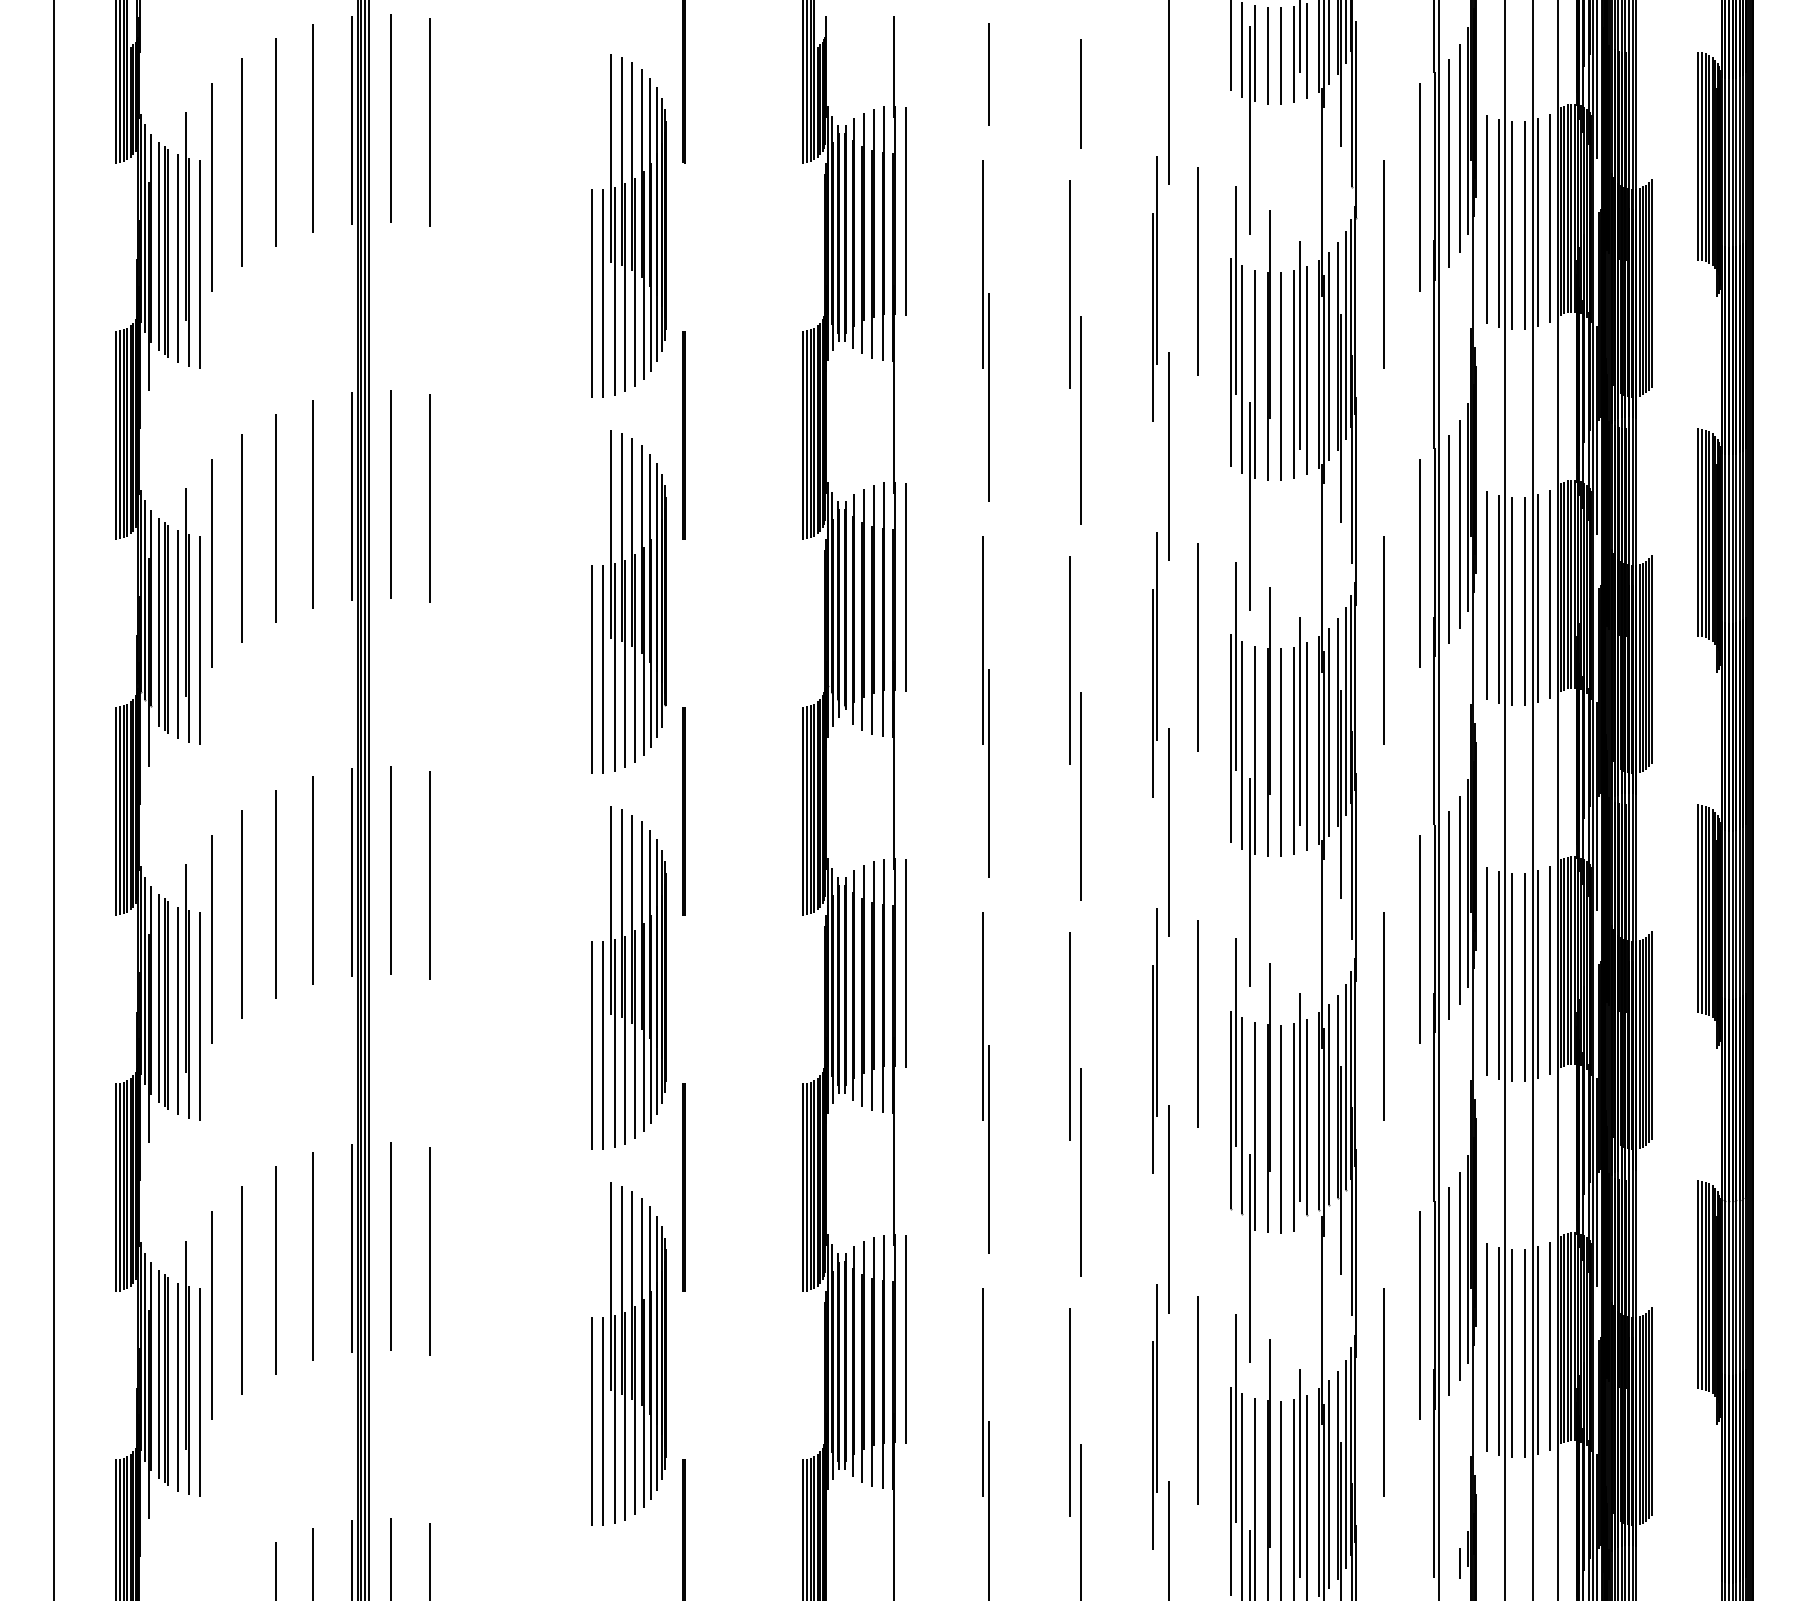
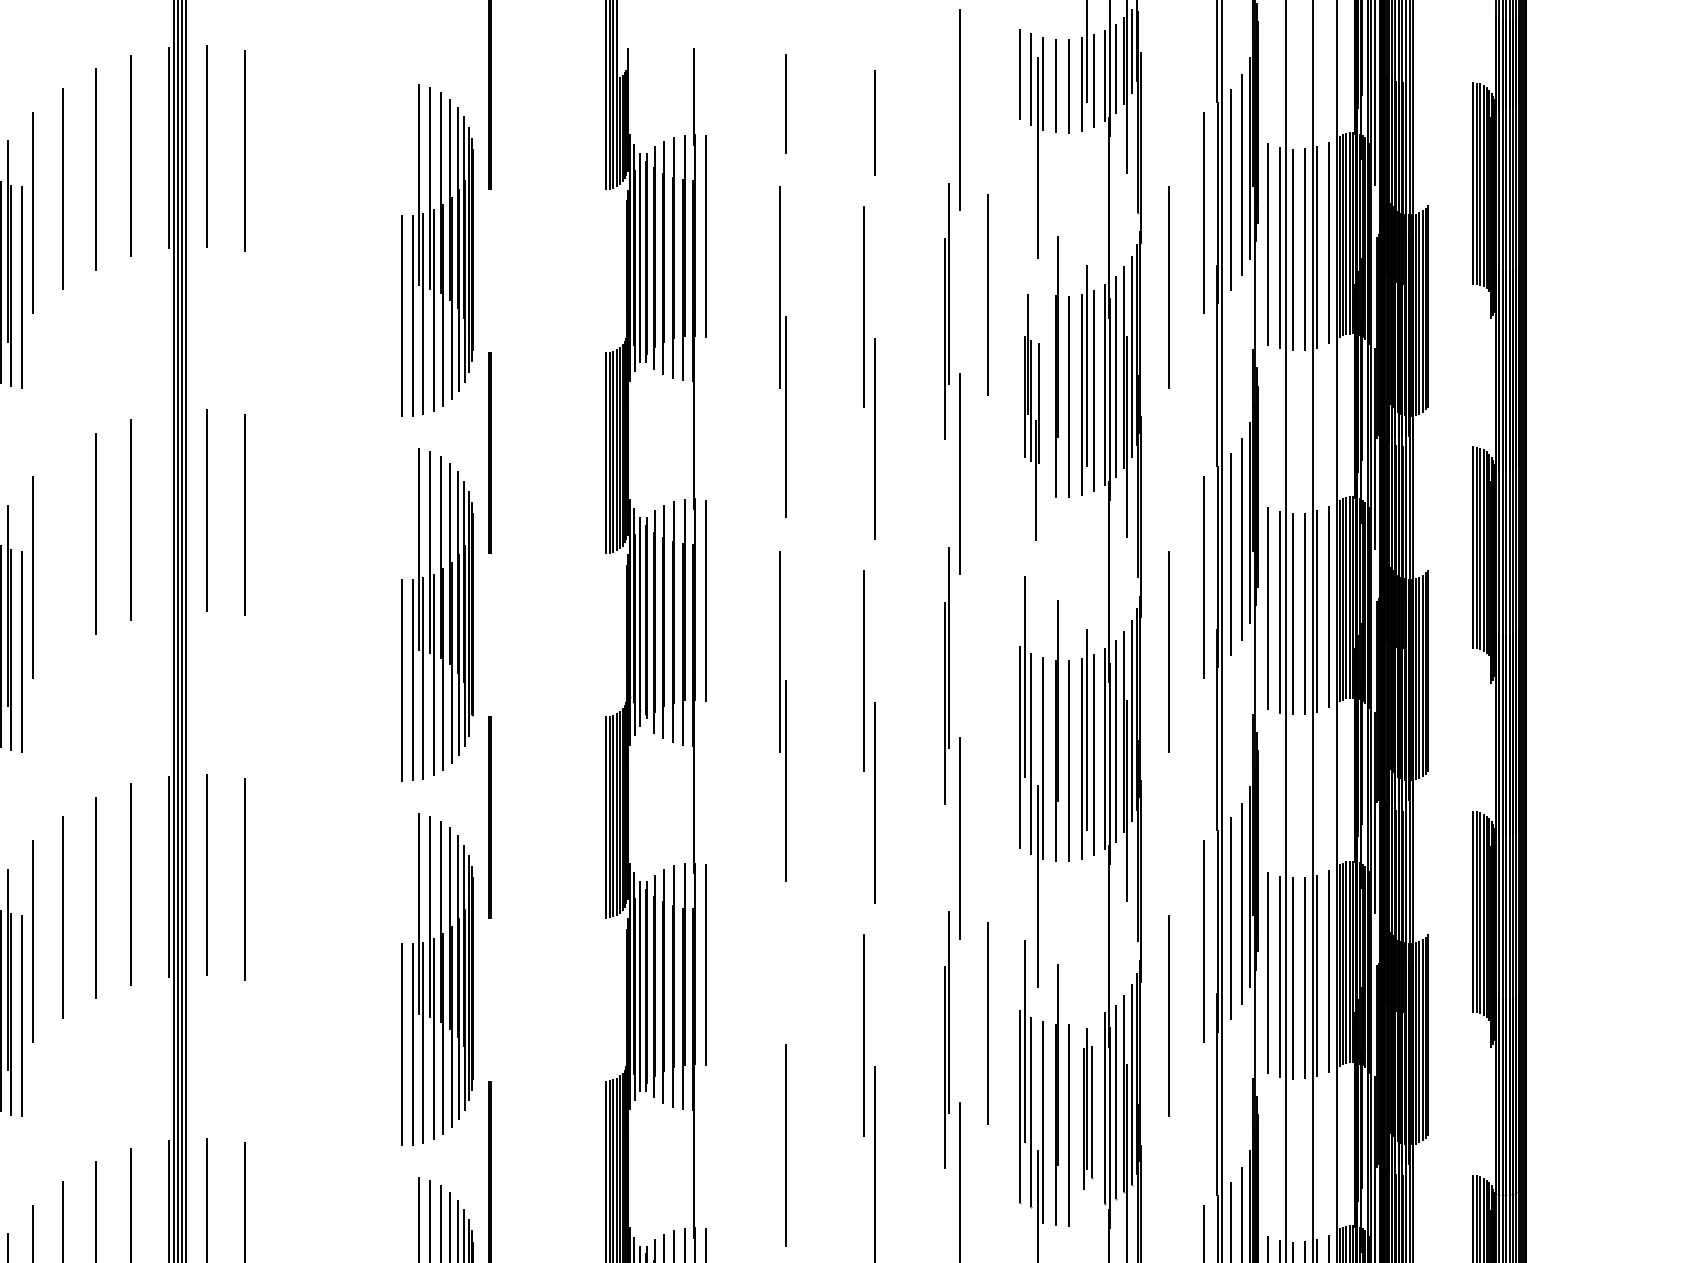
part: (1242, 398) -> (1031, 417), size x0.6
line: (351, 495) -> (168, 511), removed
line: (242, 537) -> (62, 552), removed
line: (1197, 647) -> (987, 658), removed
line: (982, 1015) -> (779, 1015), removed
part: (1300, 1112) -> (1087, 1109), size x0.7

